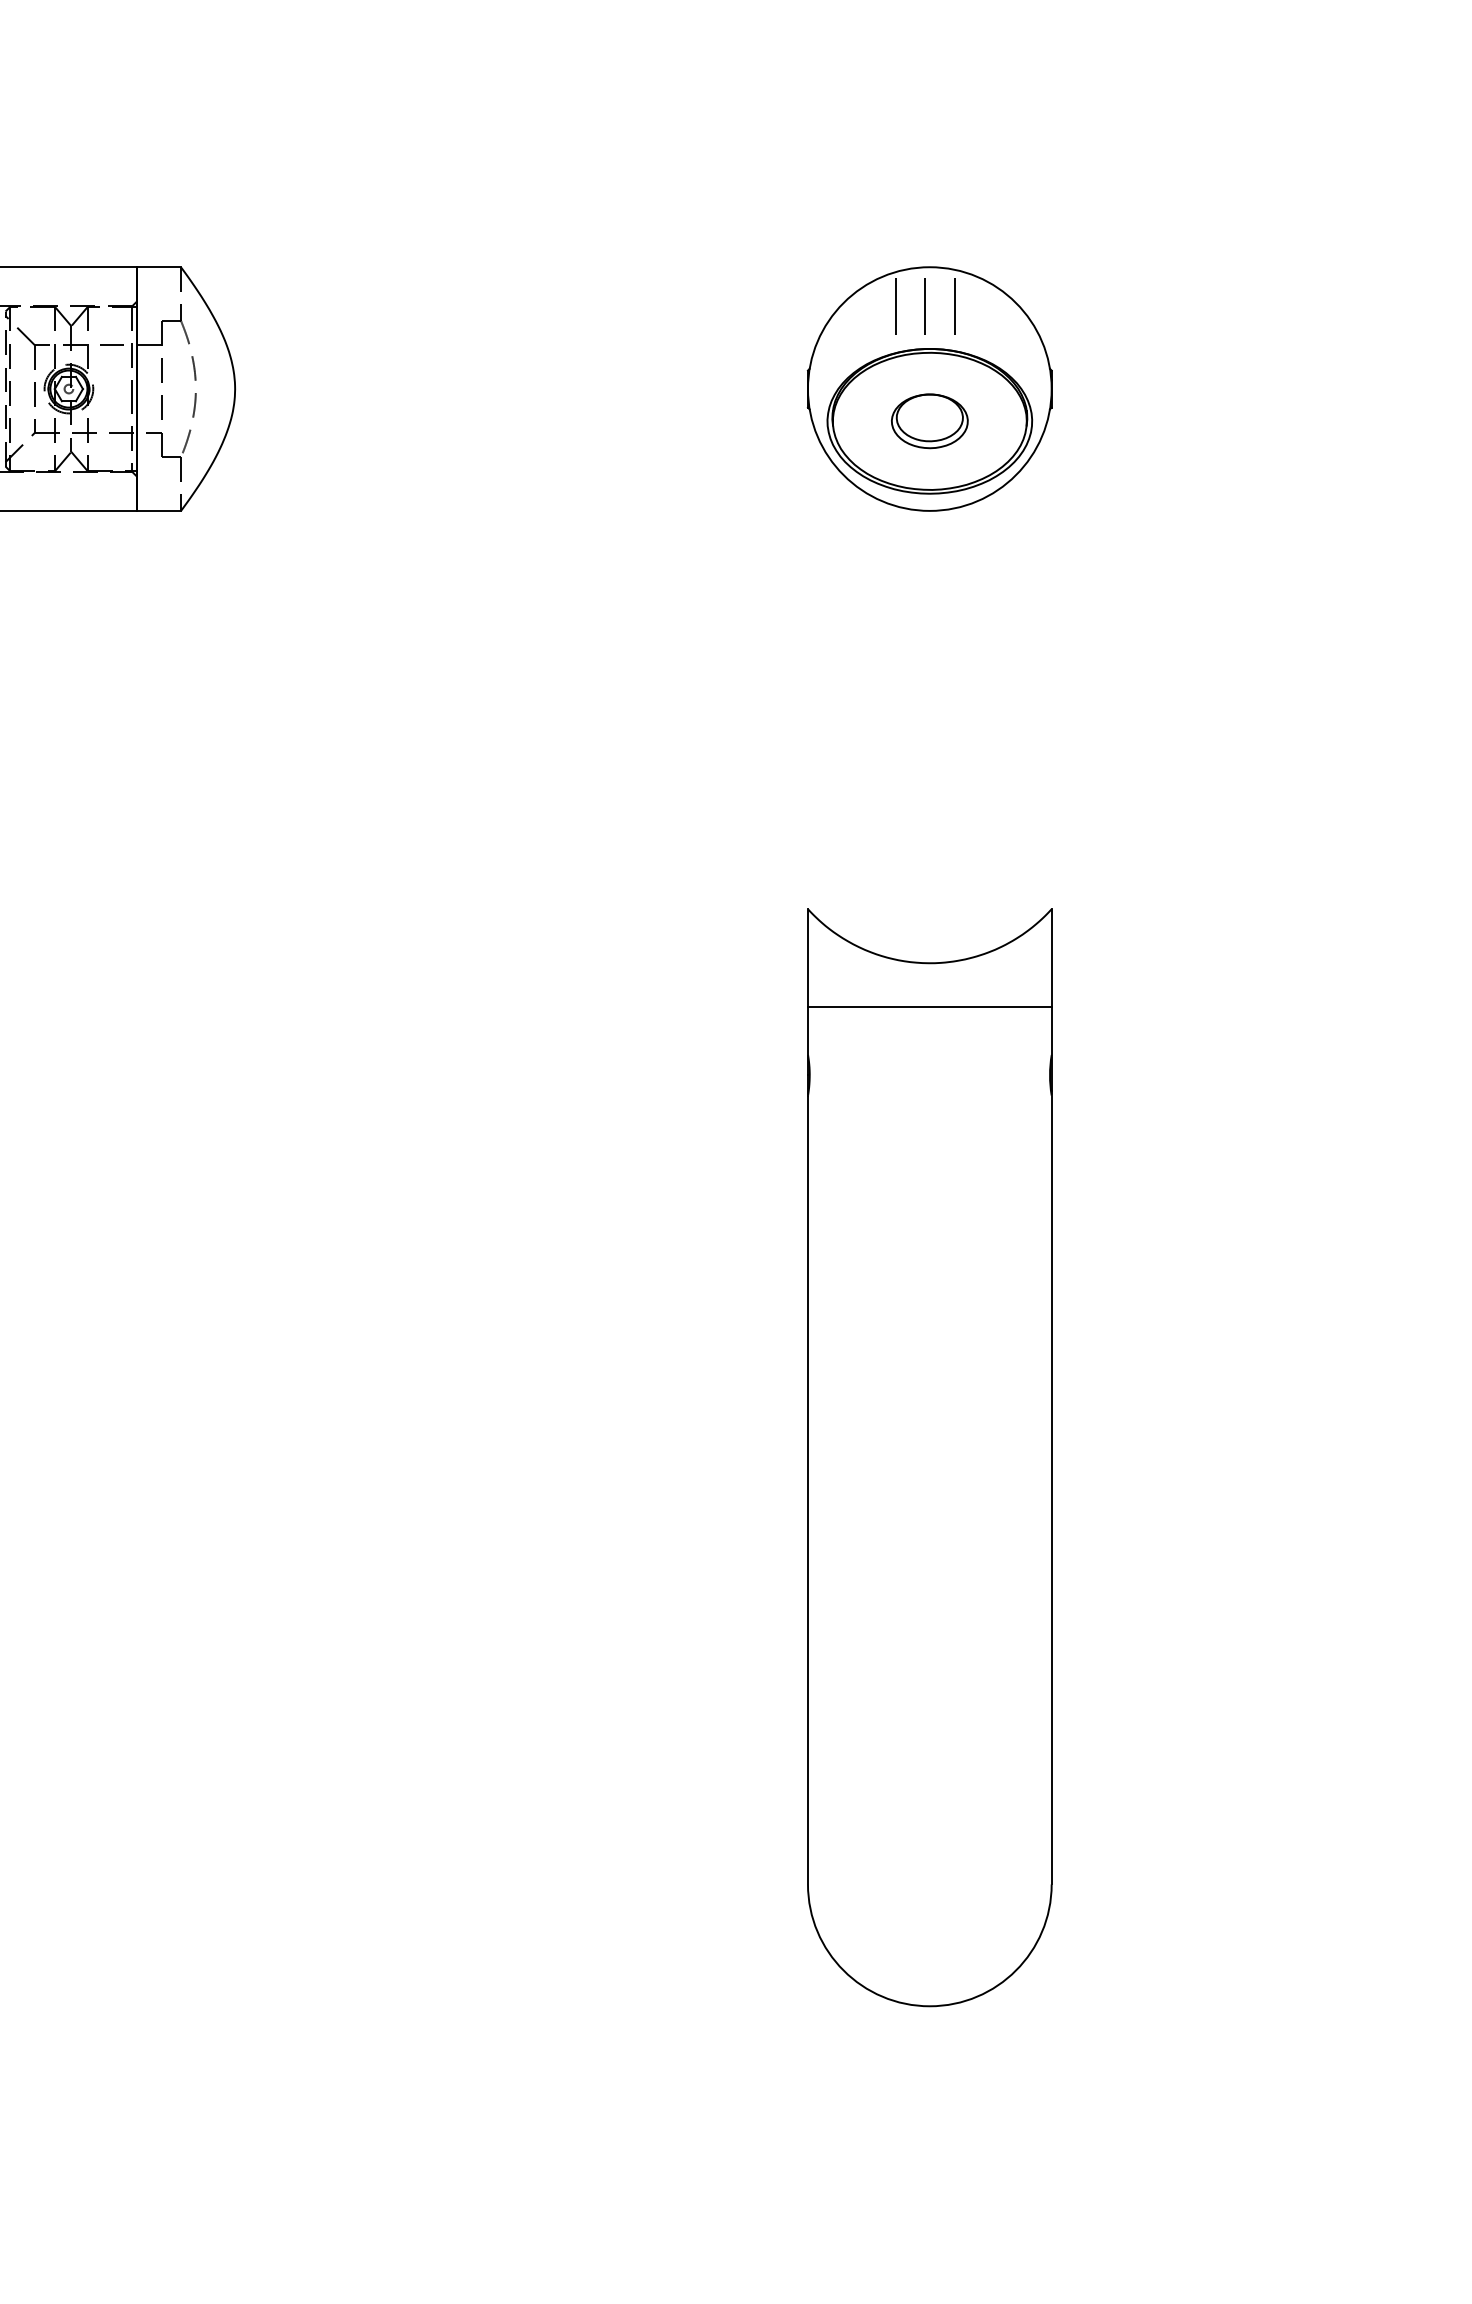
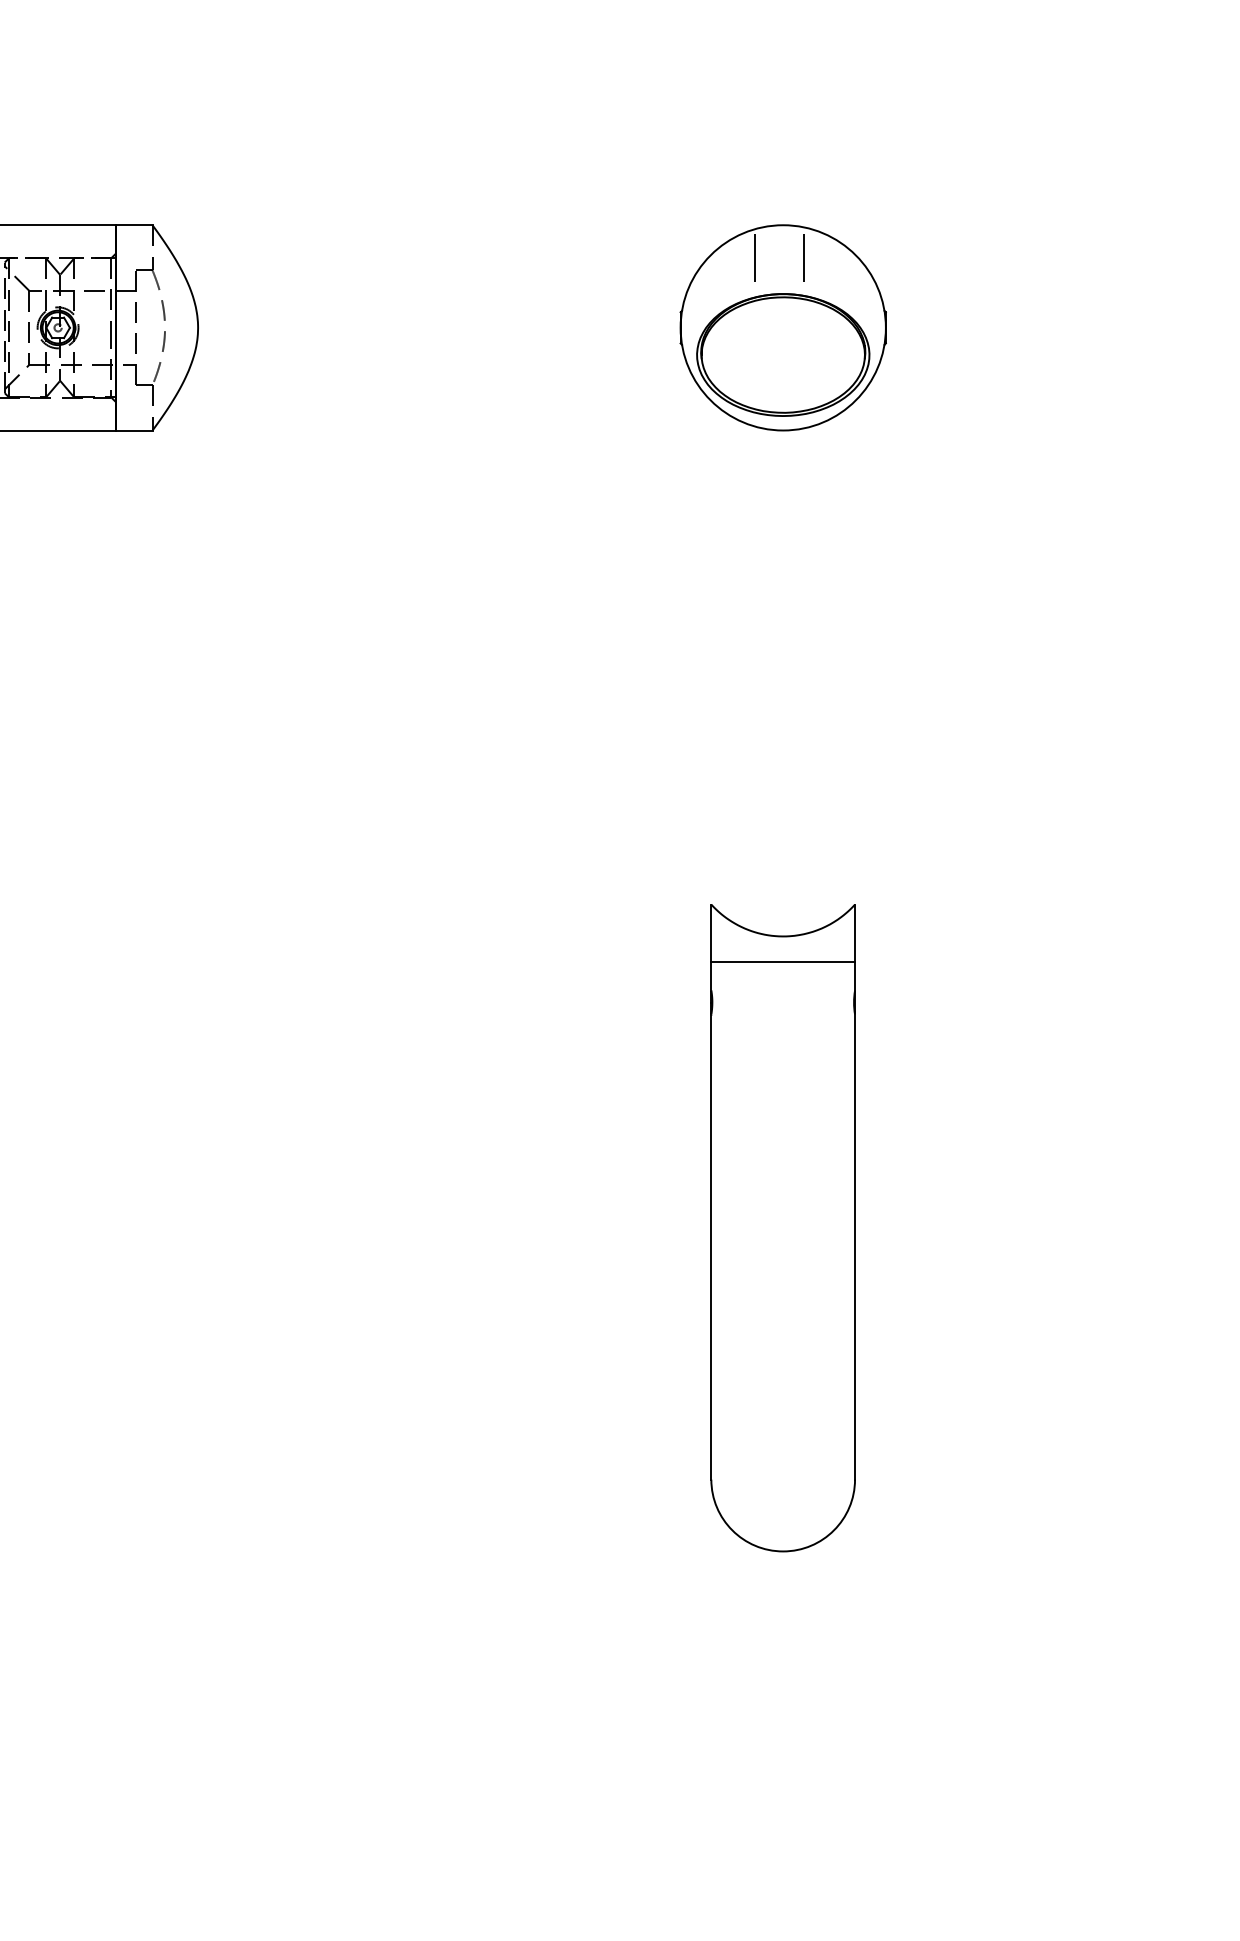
line: (925, 306) -> (779, 258), removed
part: (930, 420) -> (783, 354), removed
part: (928, 1457) -> (782, 1227), size x0.7

